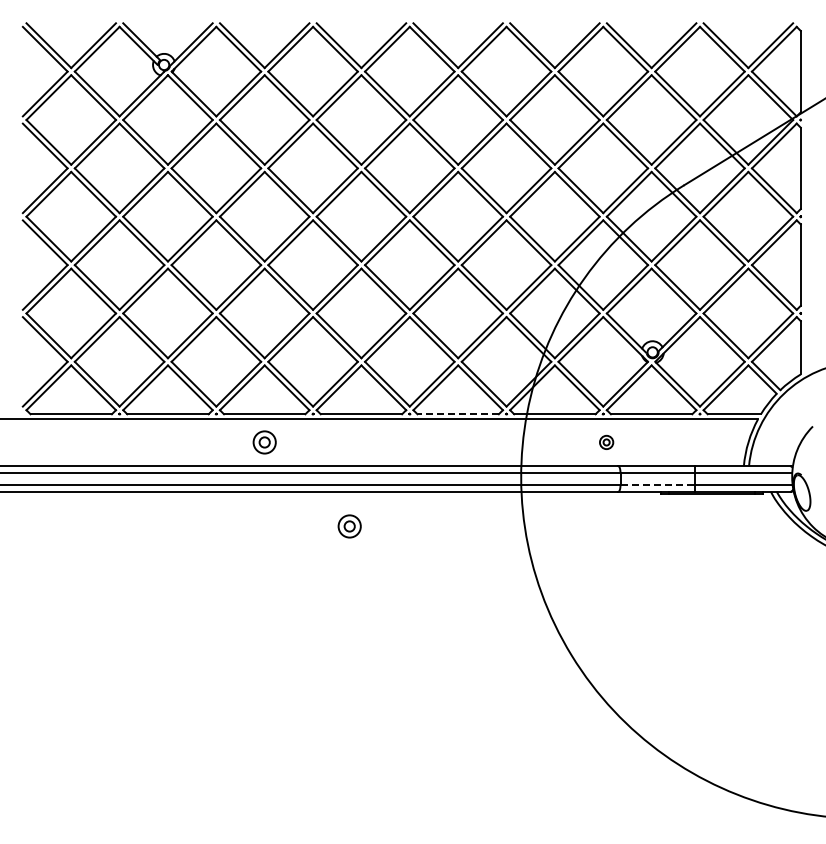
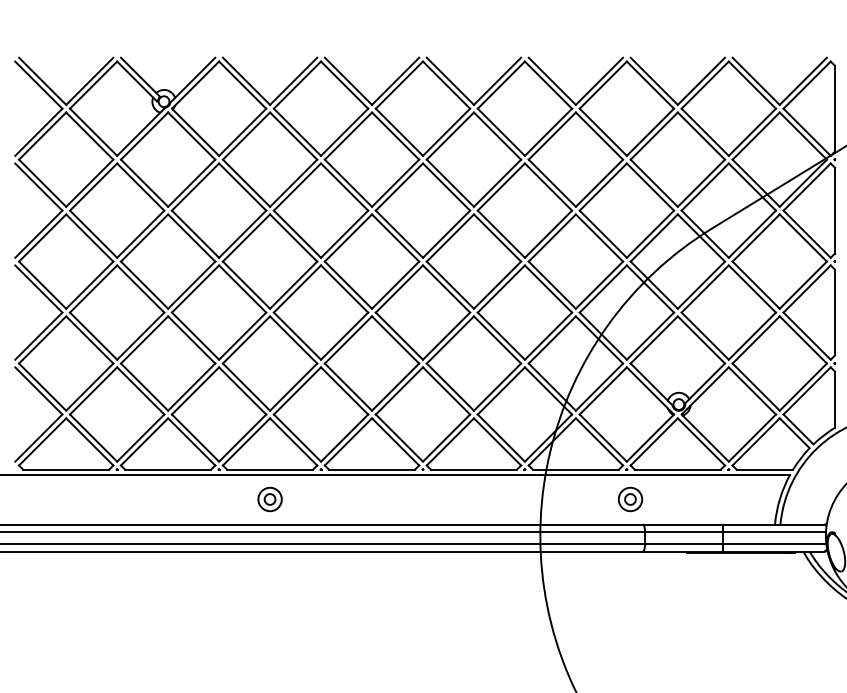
line: (458, 414) -> (474, 470), dashed -> solid
part: (606, 442) -> (630, 499), size x1.67
line: (658, 485) -> (685, 544), dashed -> solid
part: (349, 526) -> (359, 588), removed

